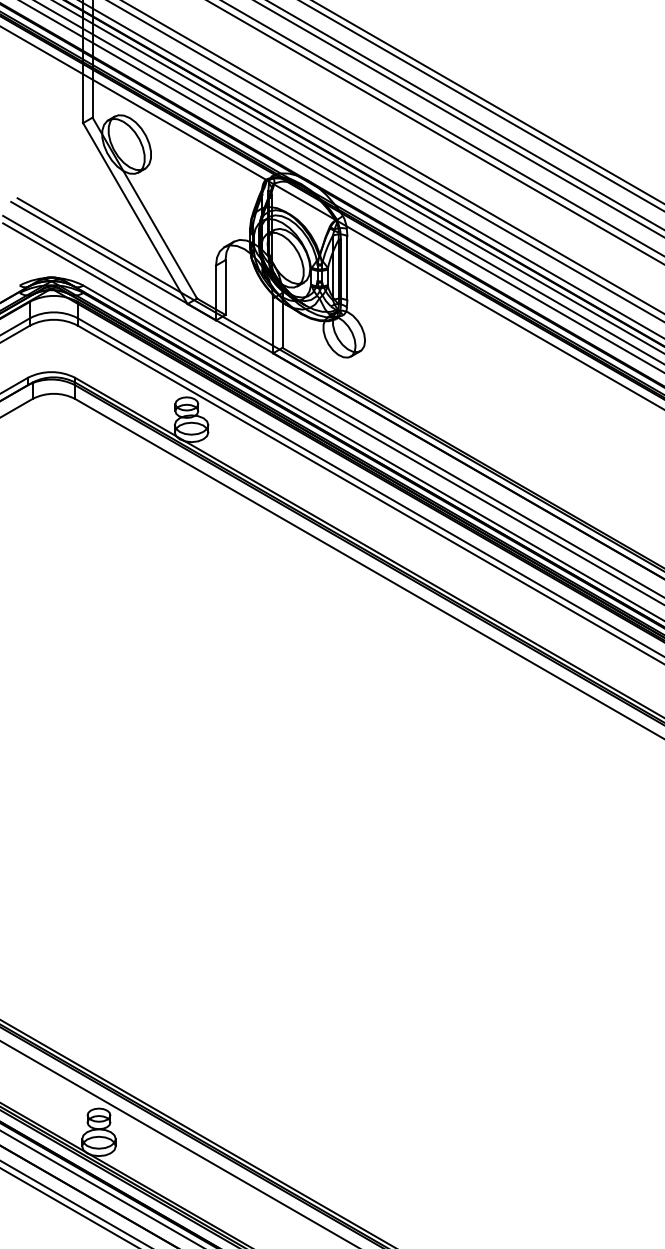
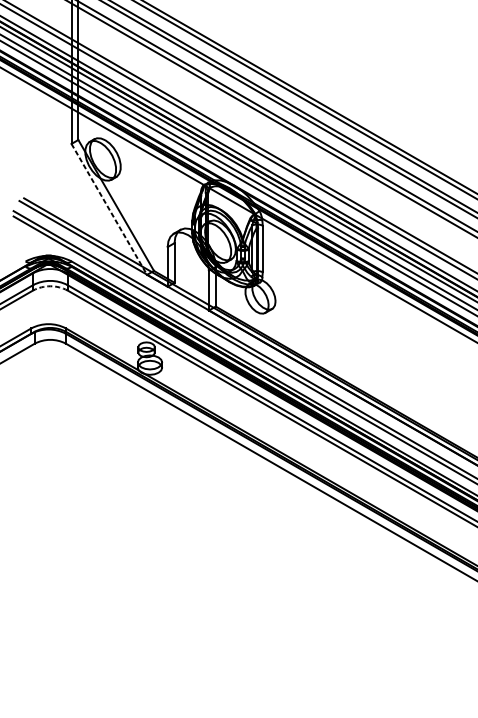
line: (135, 214) -> (109, 210), solid -> dashed
arc: (53, 319) -> (50, 286), solid -> dashed

